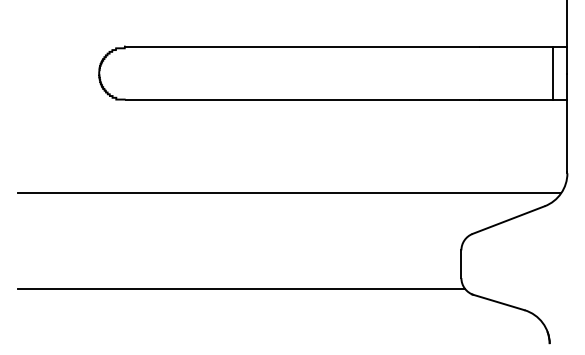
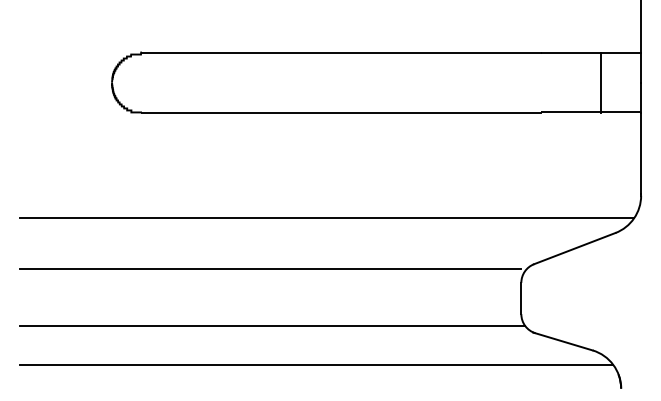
line: (553, 73) -> (601, 83), moved
line: (239, 237) -> (270, 268), added
line: (280, 322) -> (316, 364), added

